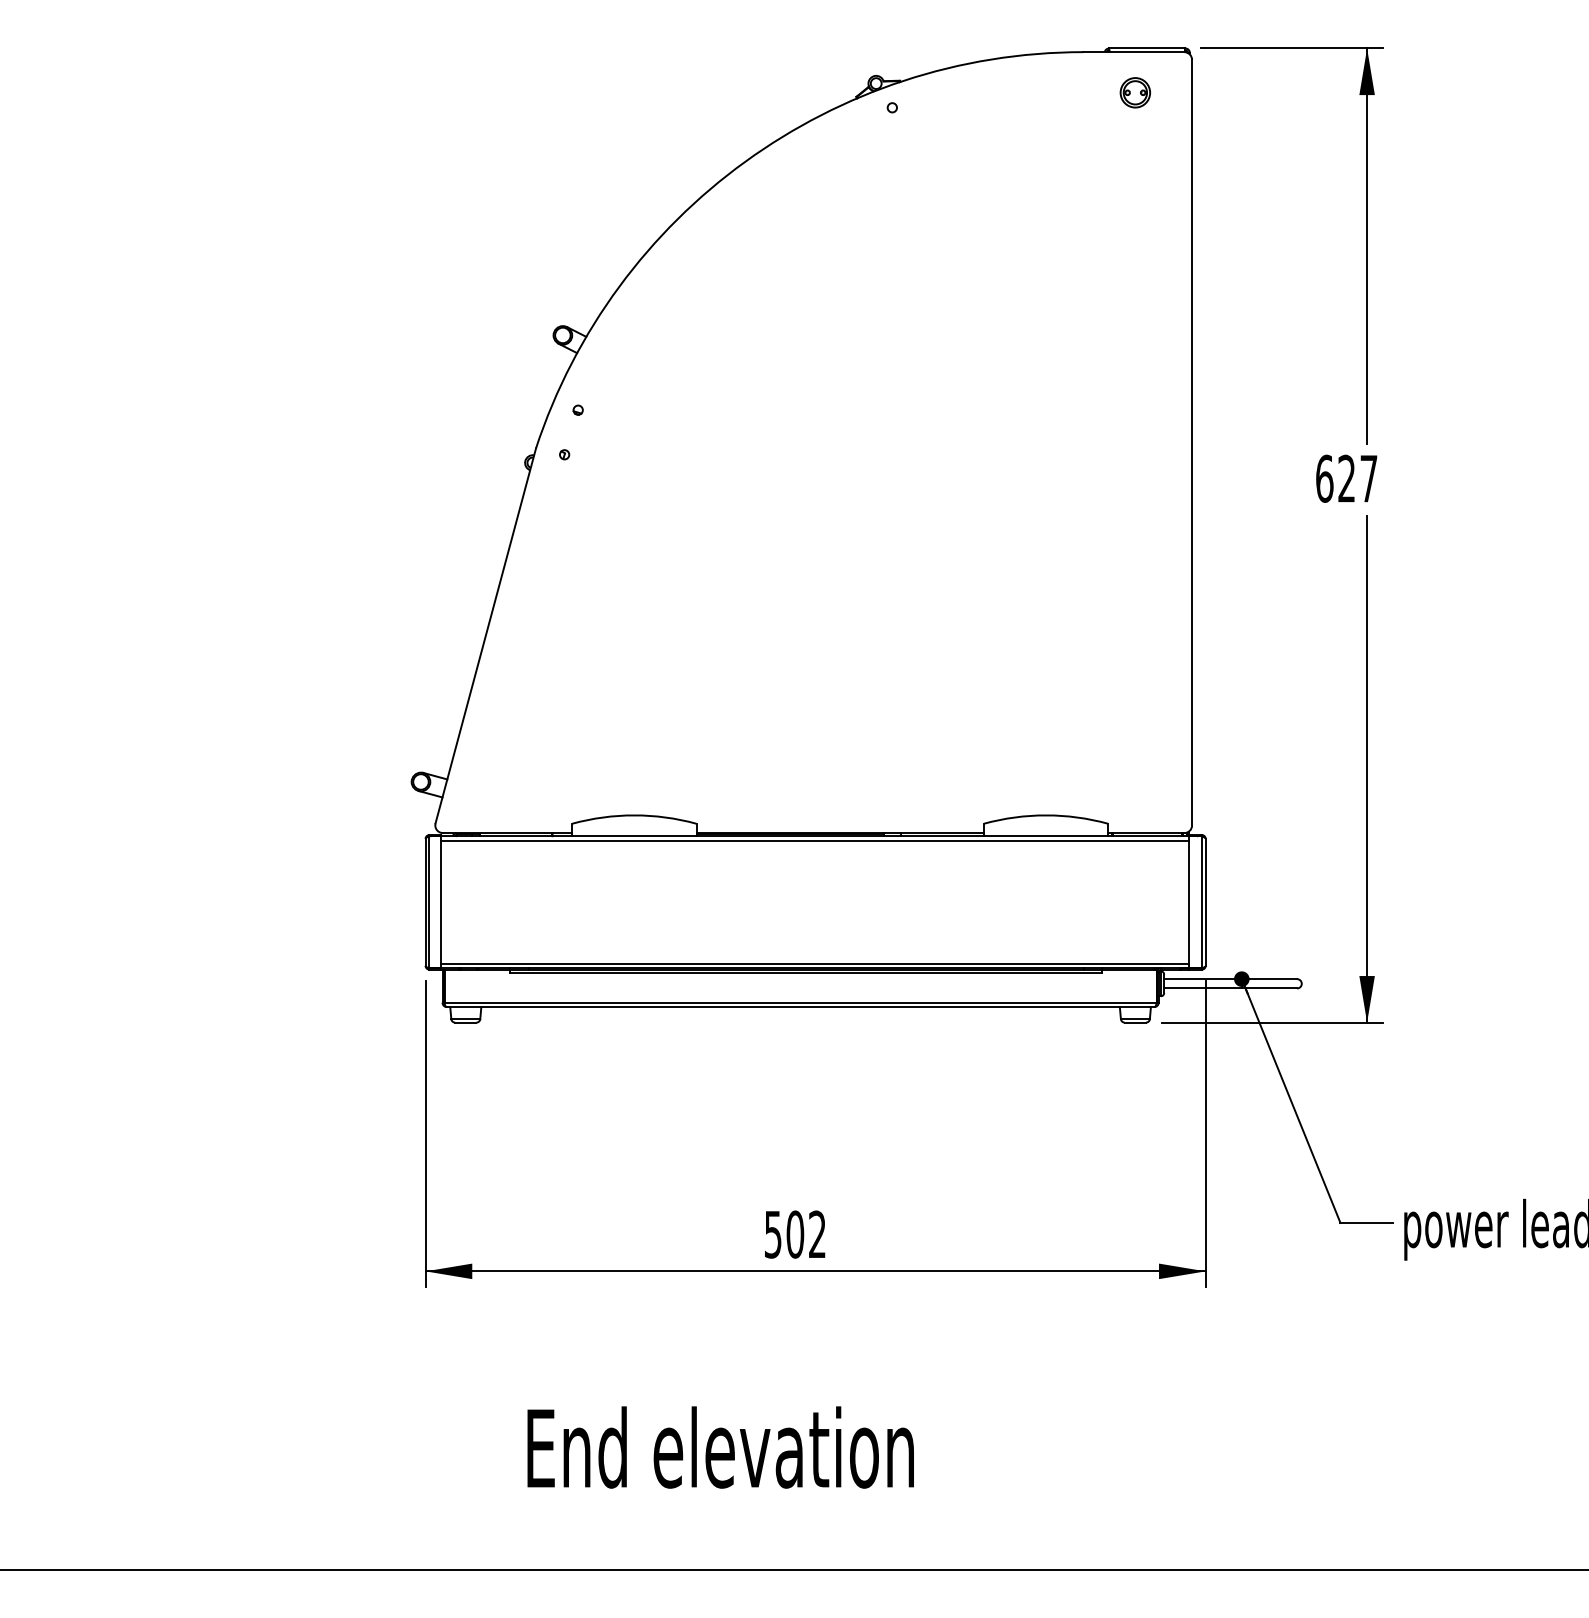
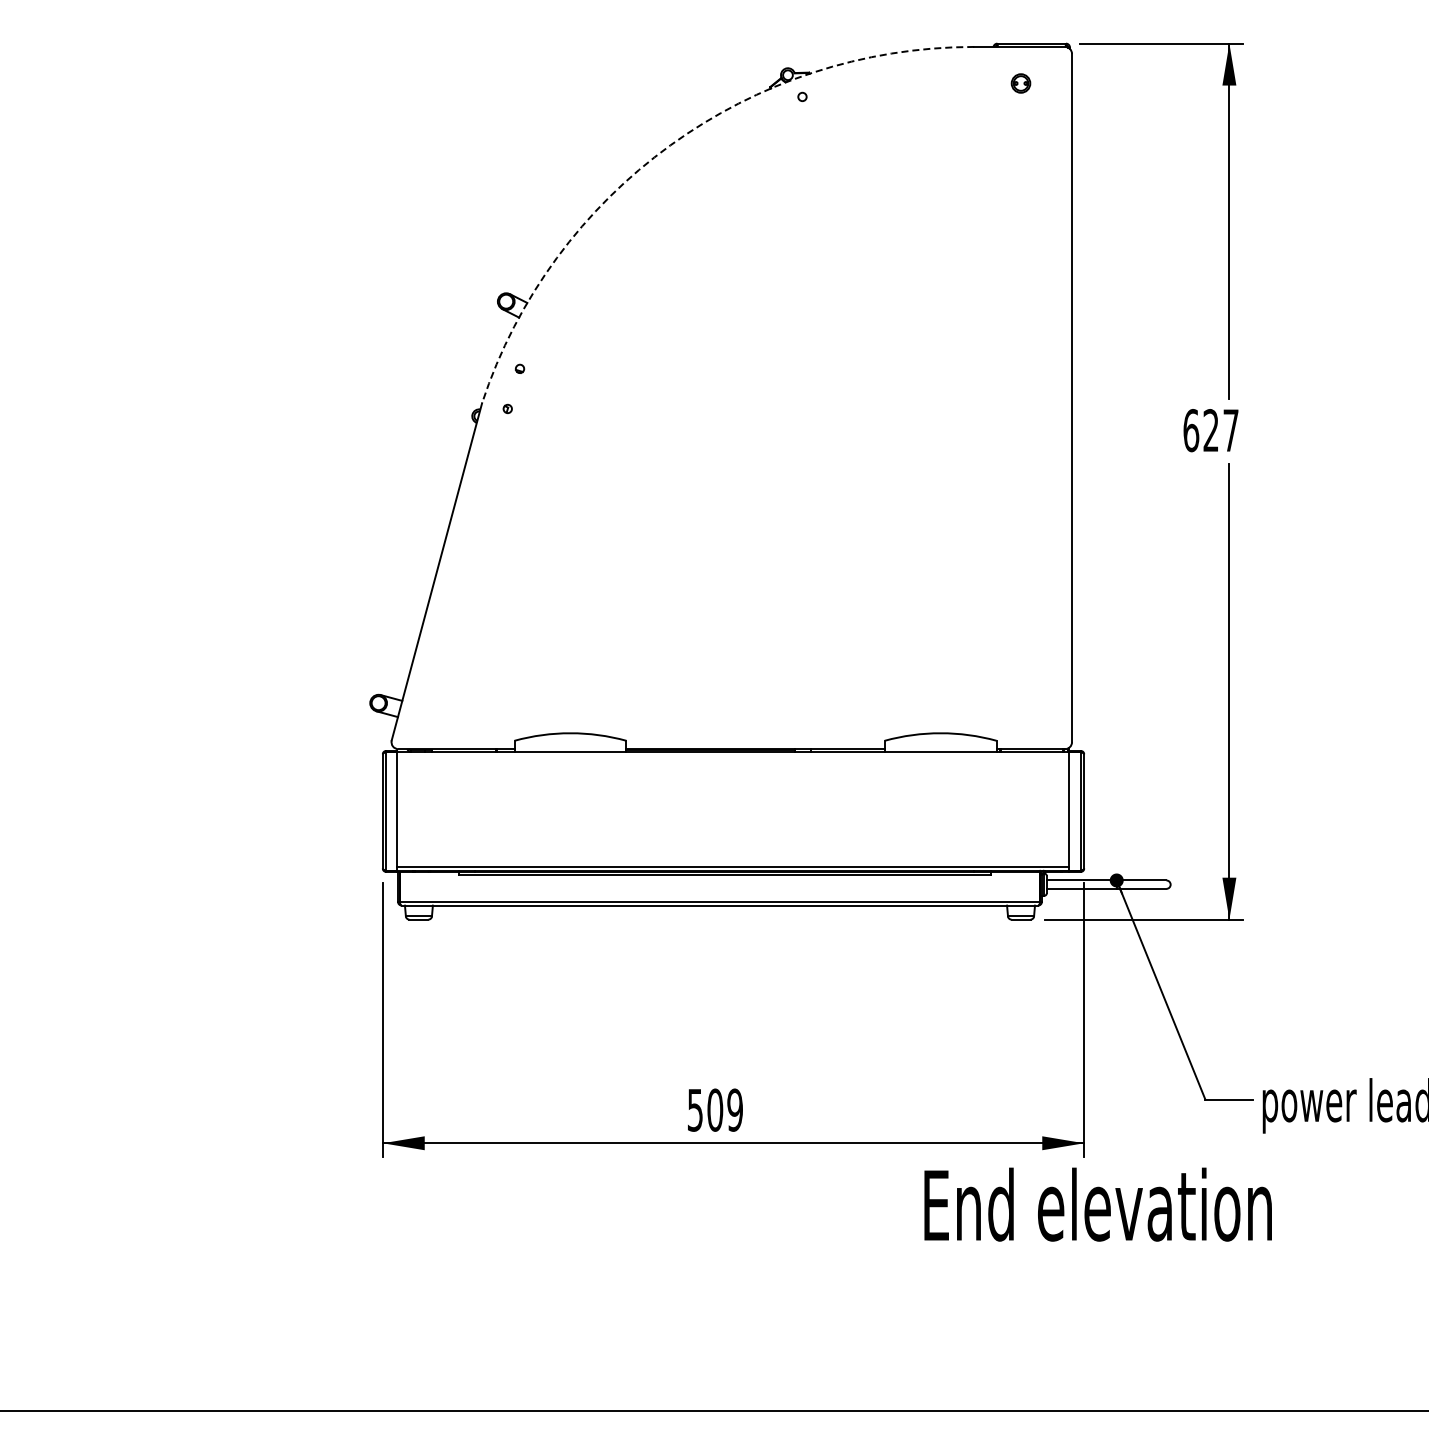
part: (1134, 92) -> (1020, 83), size x0.7
arc: (745, 161) -> (670, 145), solid -> dashed
line: (814, 840) -> (732, 755), removed
text: (816, 1233) -> (734, 1109), 502 -> 509
text: (719, 1447) -> (1097, 1204), moved

